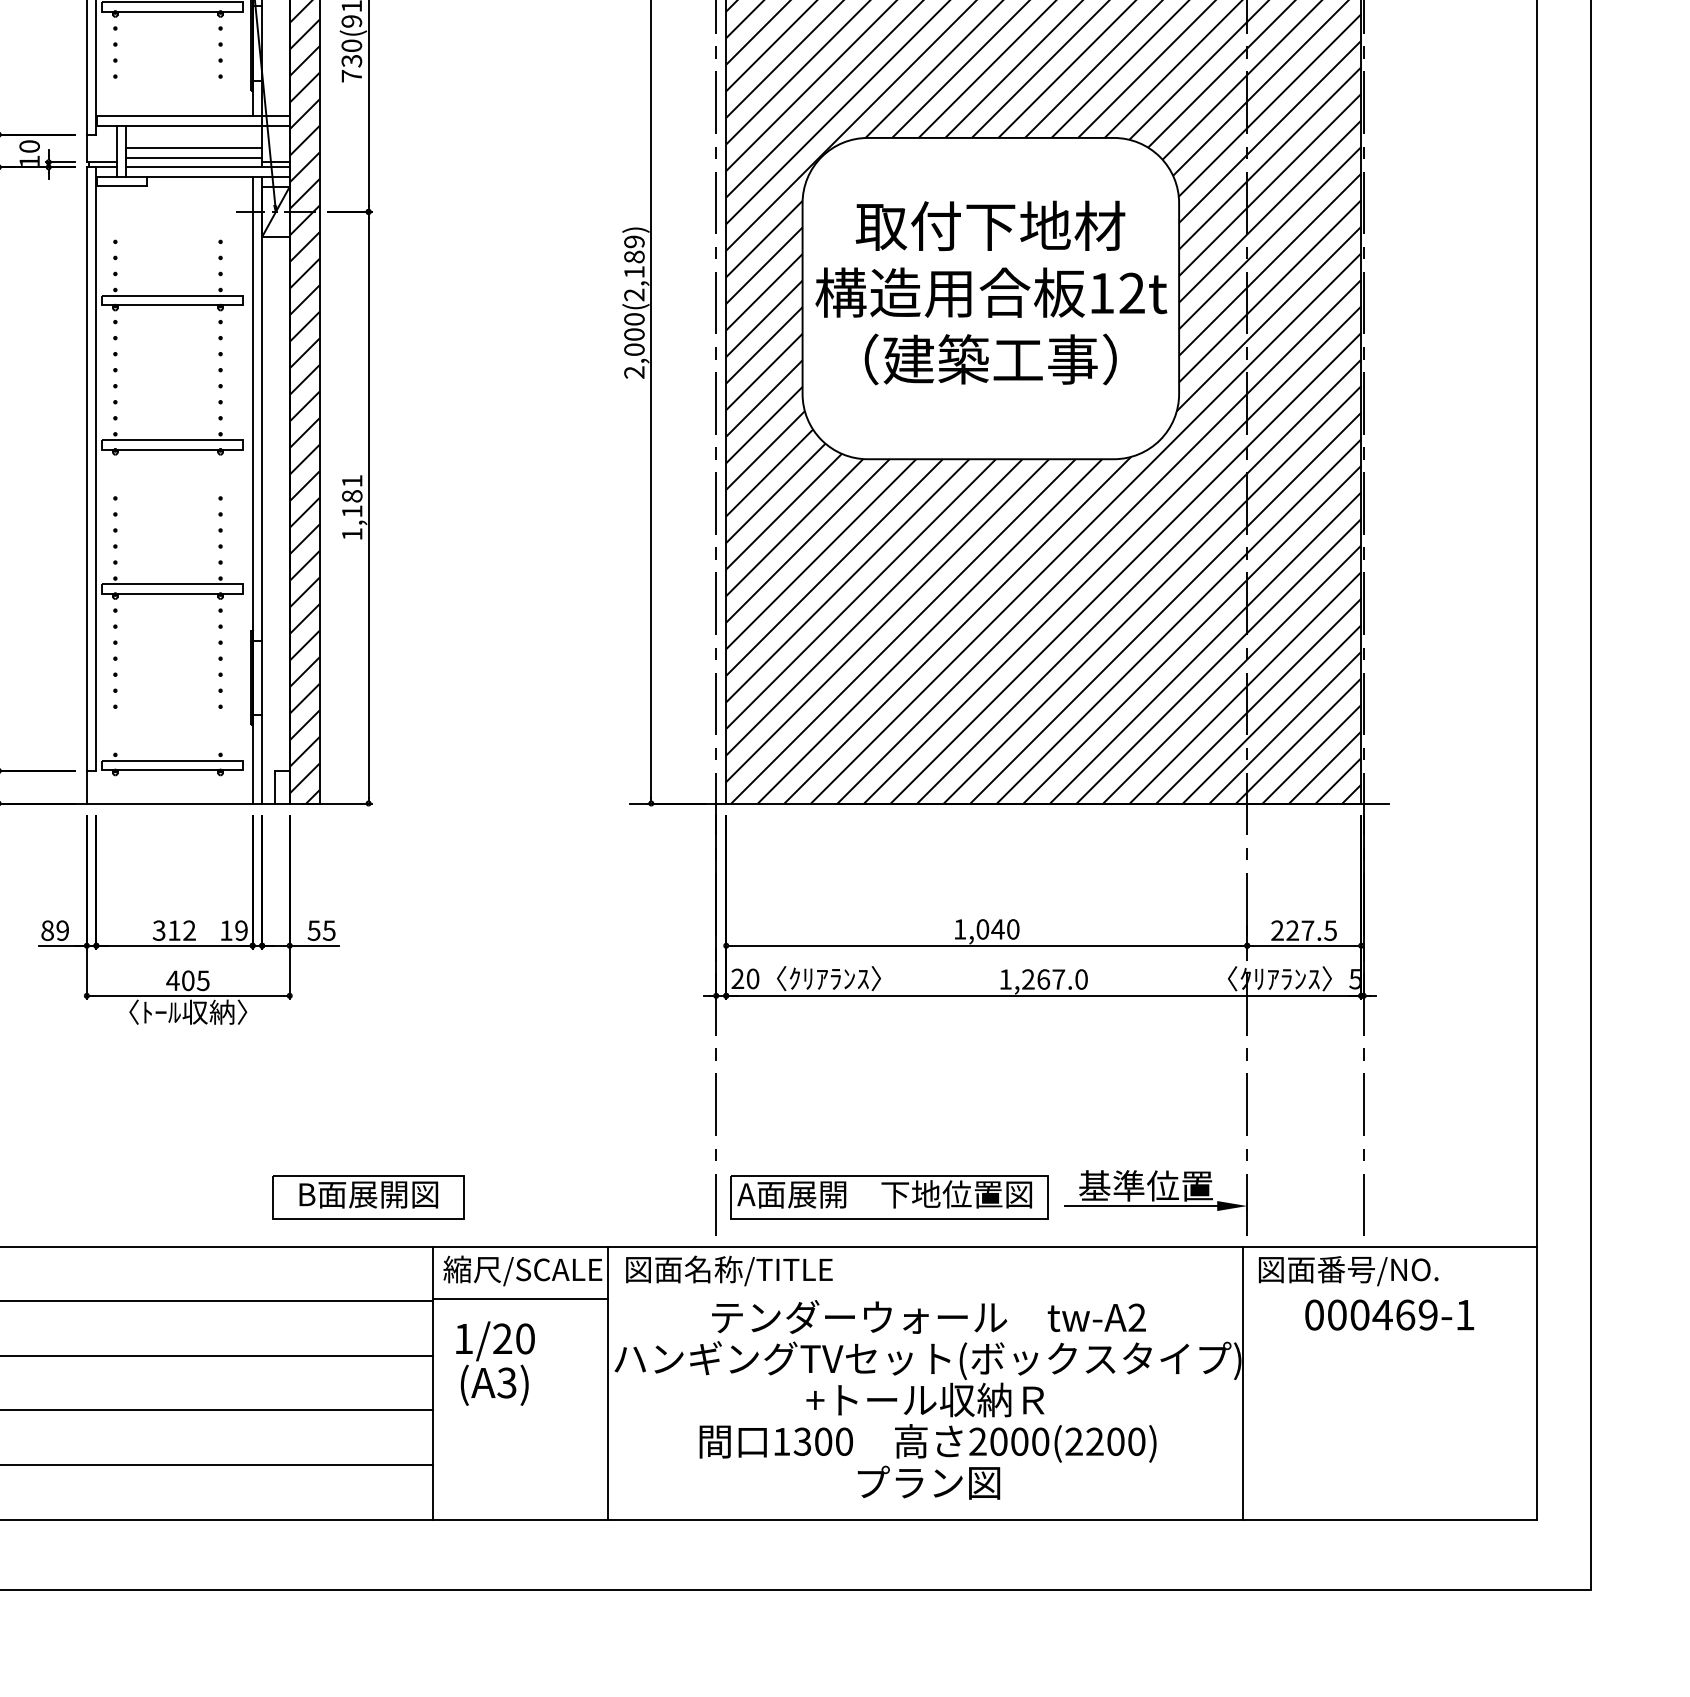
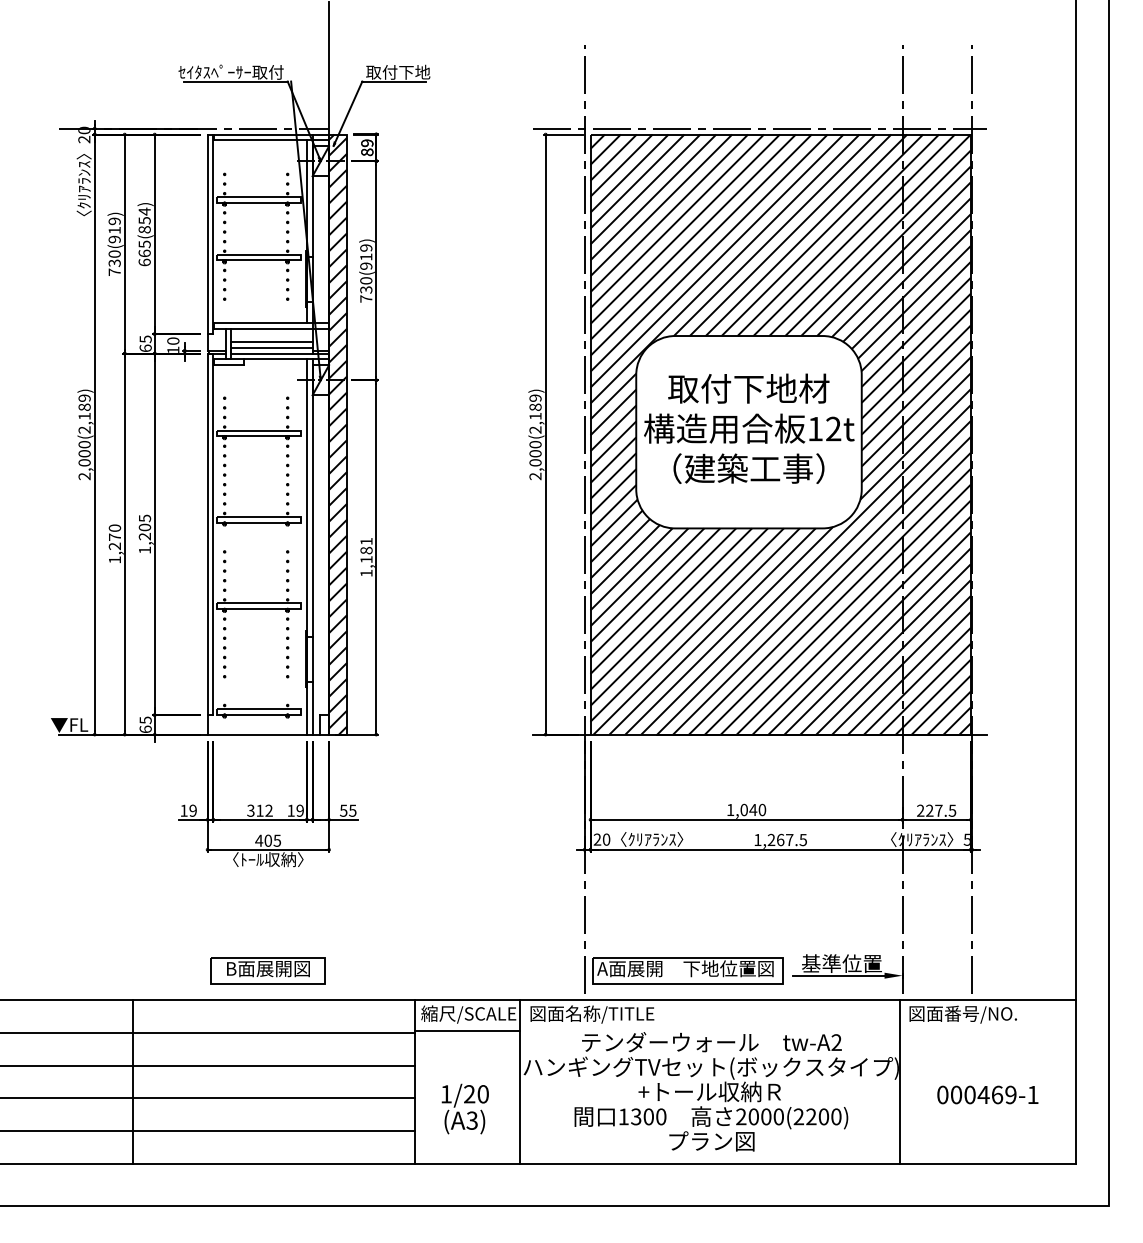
text: (46, 930) -> (183, 810), 89 -> 19
text: (1081, 978) -> (803, 839), 1,267.0 -> 1,267.5
part: (367, 1197) -> (267, 970), moved
text: (1389, 1314) -> (987, 1094), moved
text: (494, 1362) -> (464, 1108), moved

